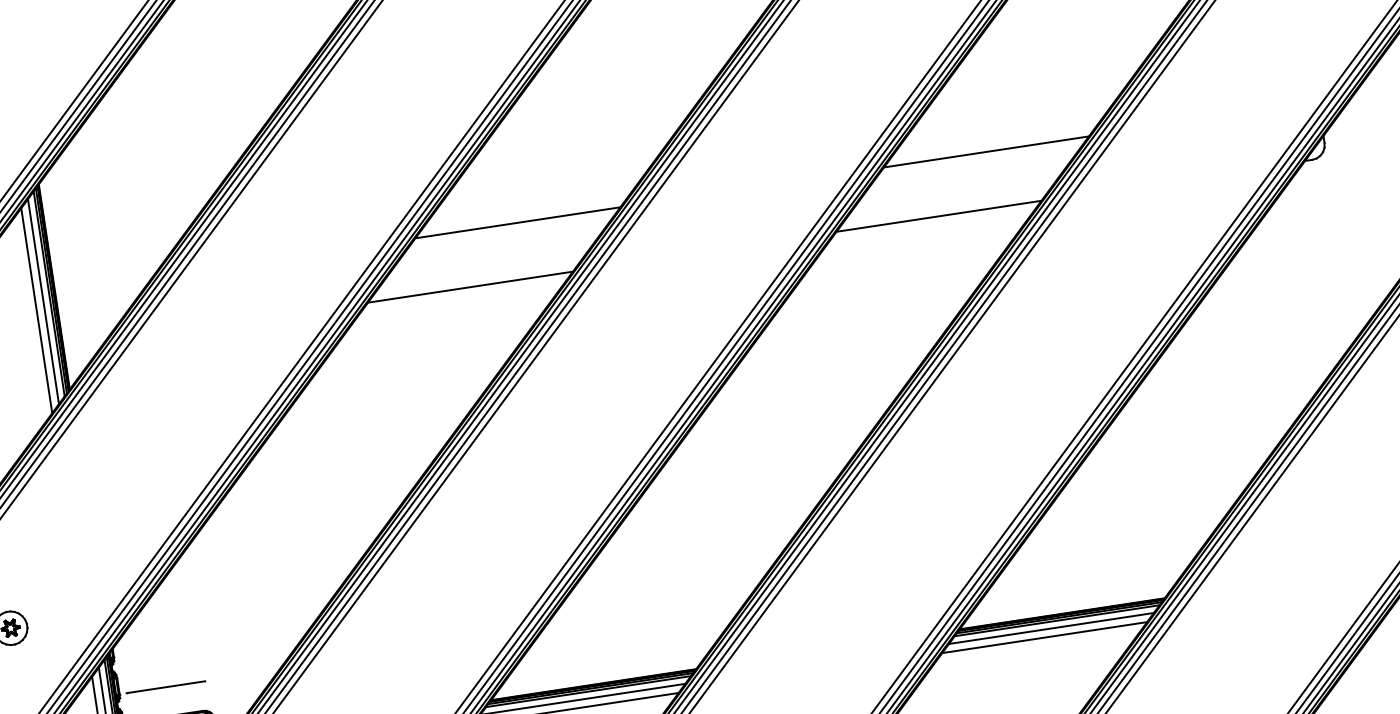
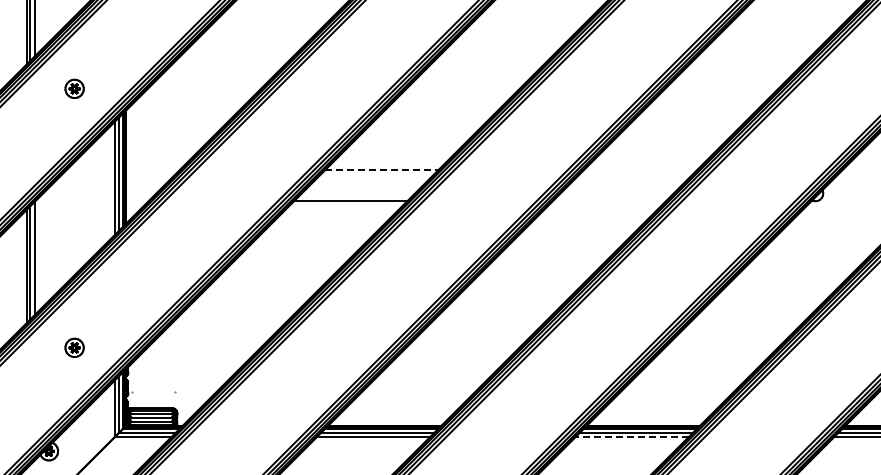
line: (985, 152) -> (639, 170), removed
line: (937, 216) -> (608, 201), removed
line: (517, 222) -> (381, 170), solid -> dashed
line: (1043, 638) -> (631, 437), solid -> dashed
line: (165, 687) -> (153, 392), removed

